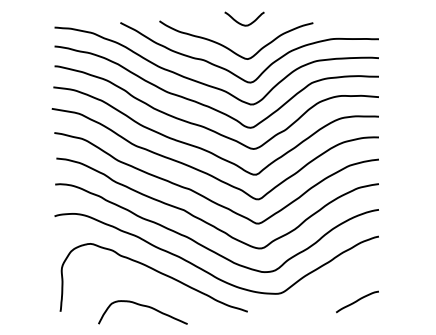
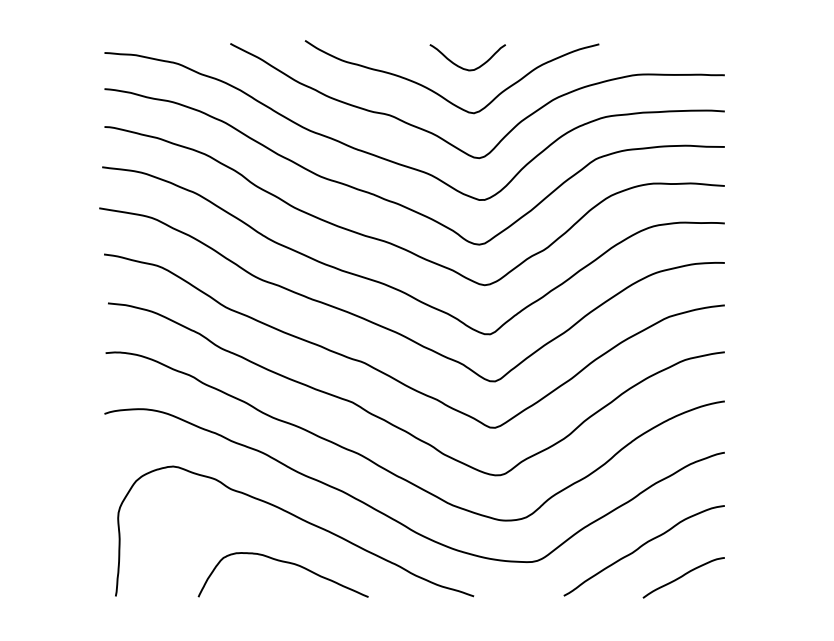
curve: (241, 23) -> (461, 66), moved
curve: (335, 286) -> (641, 548), added
curve: (142, 306) -> (282, 563), moved

